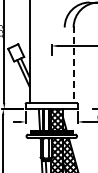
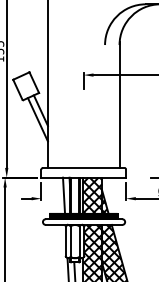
line: (73, 64) -> (119, 105), dashed -> solid

